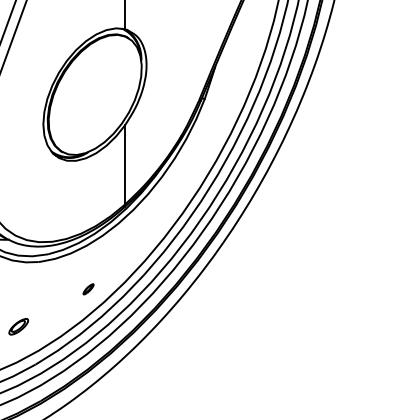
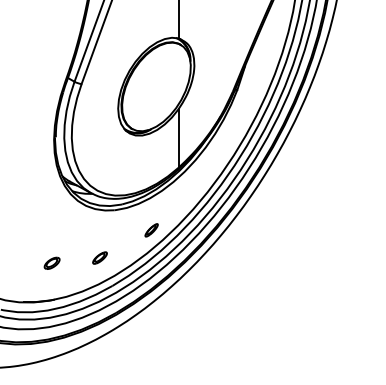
part: (88, 289) -> (151, 230), size x1.67

